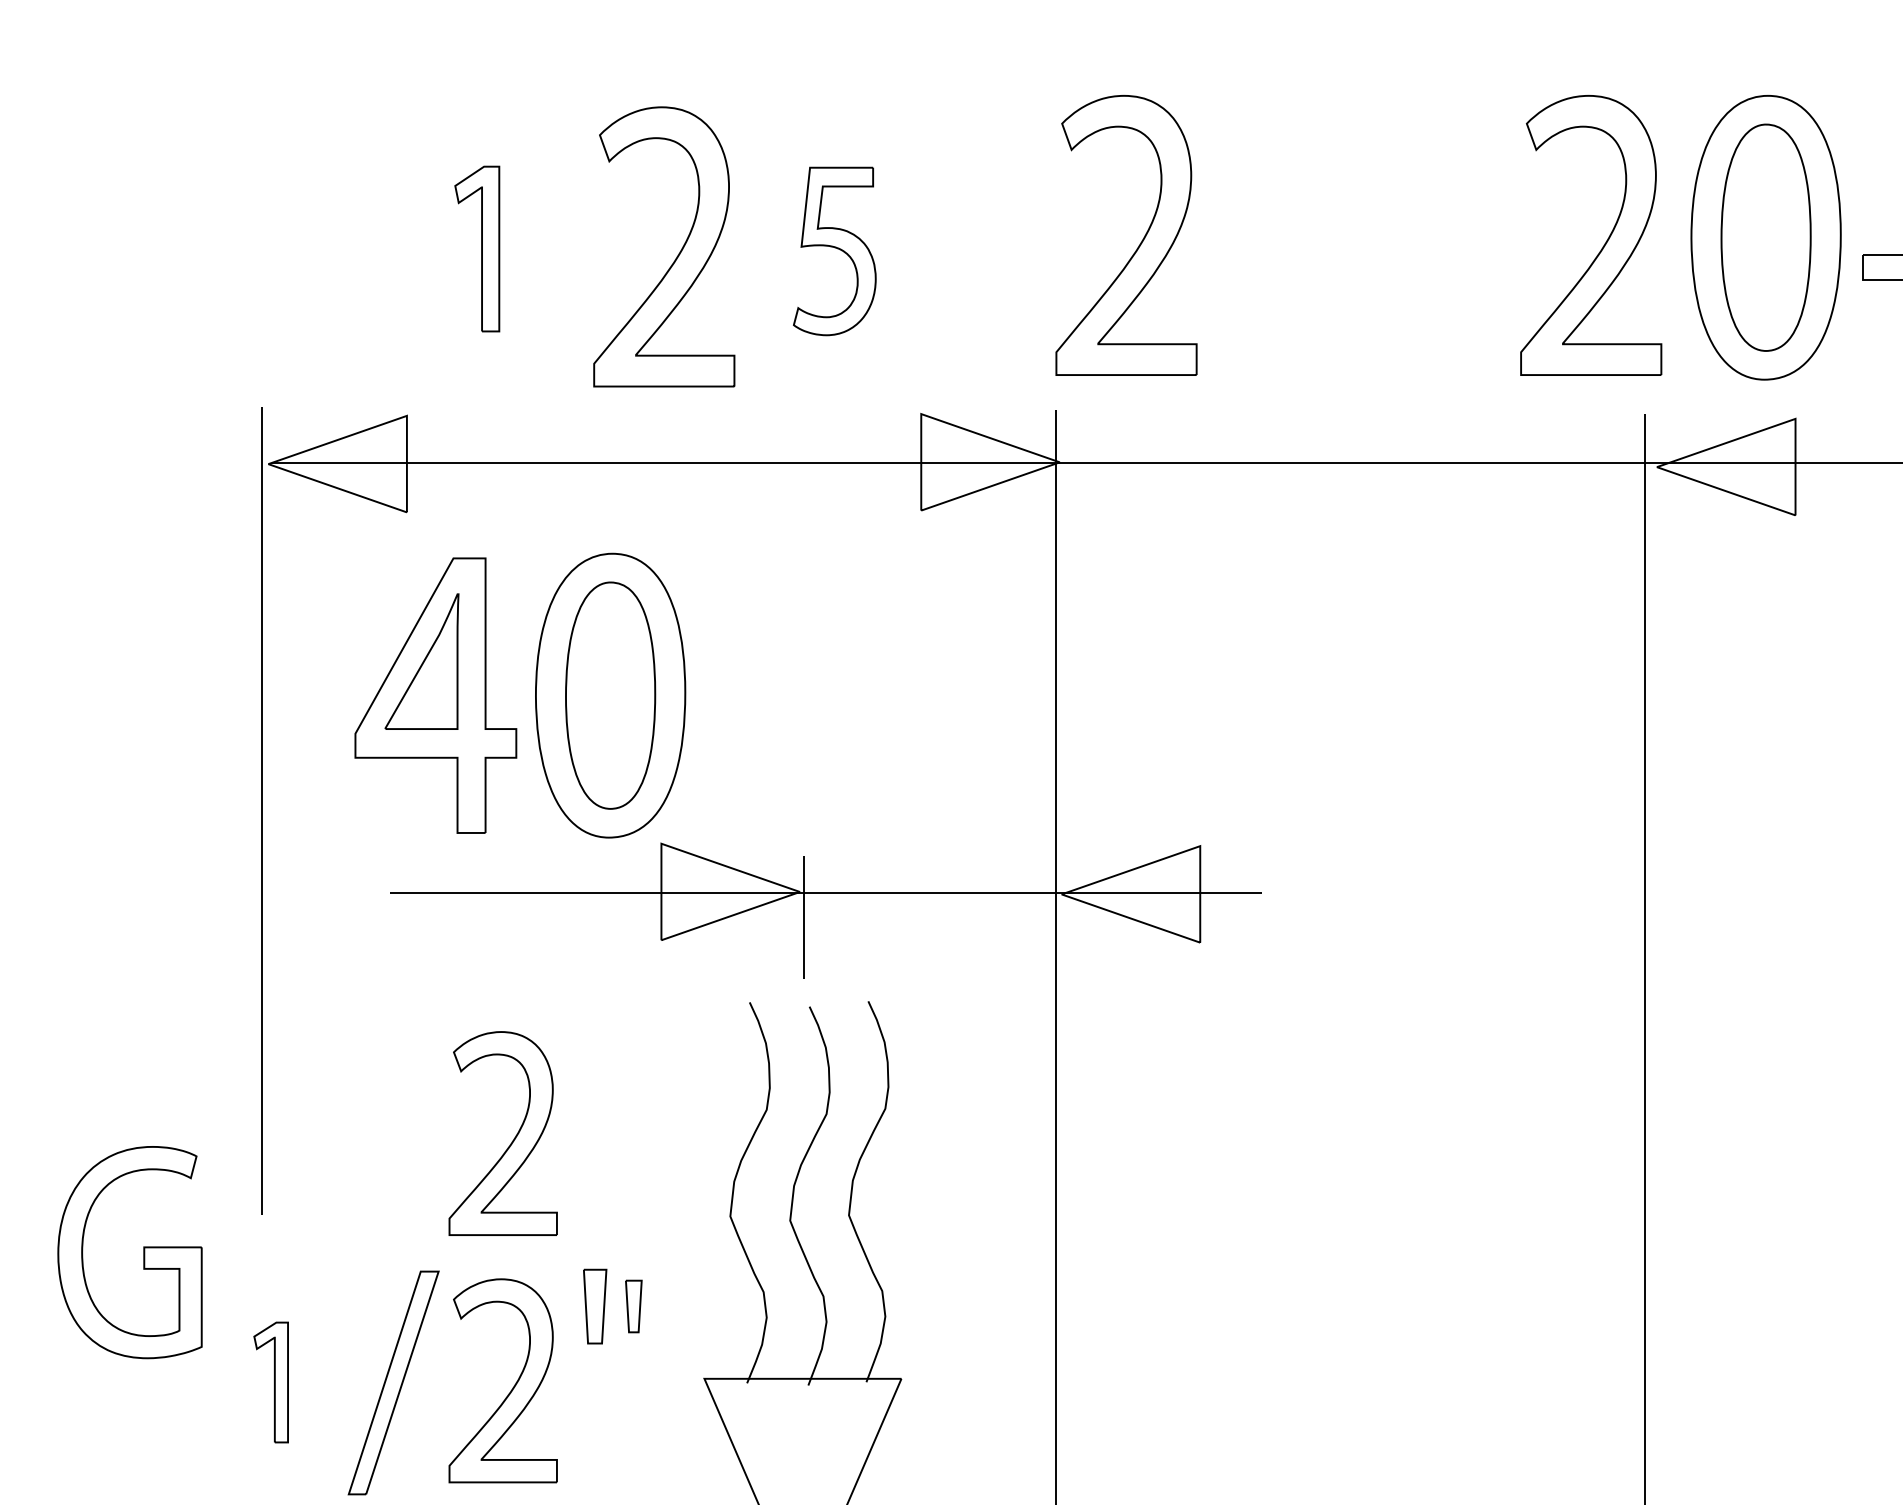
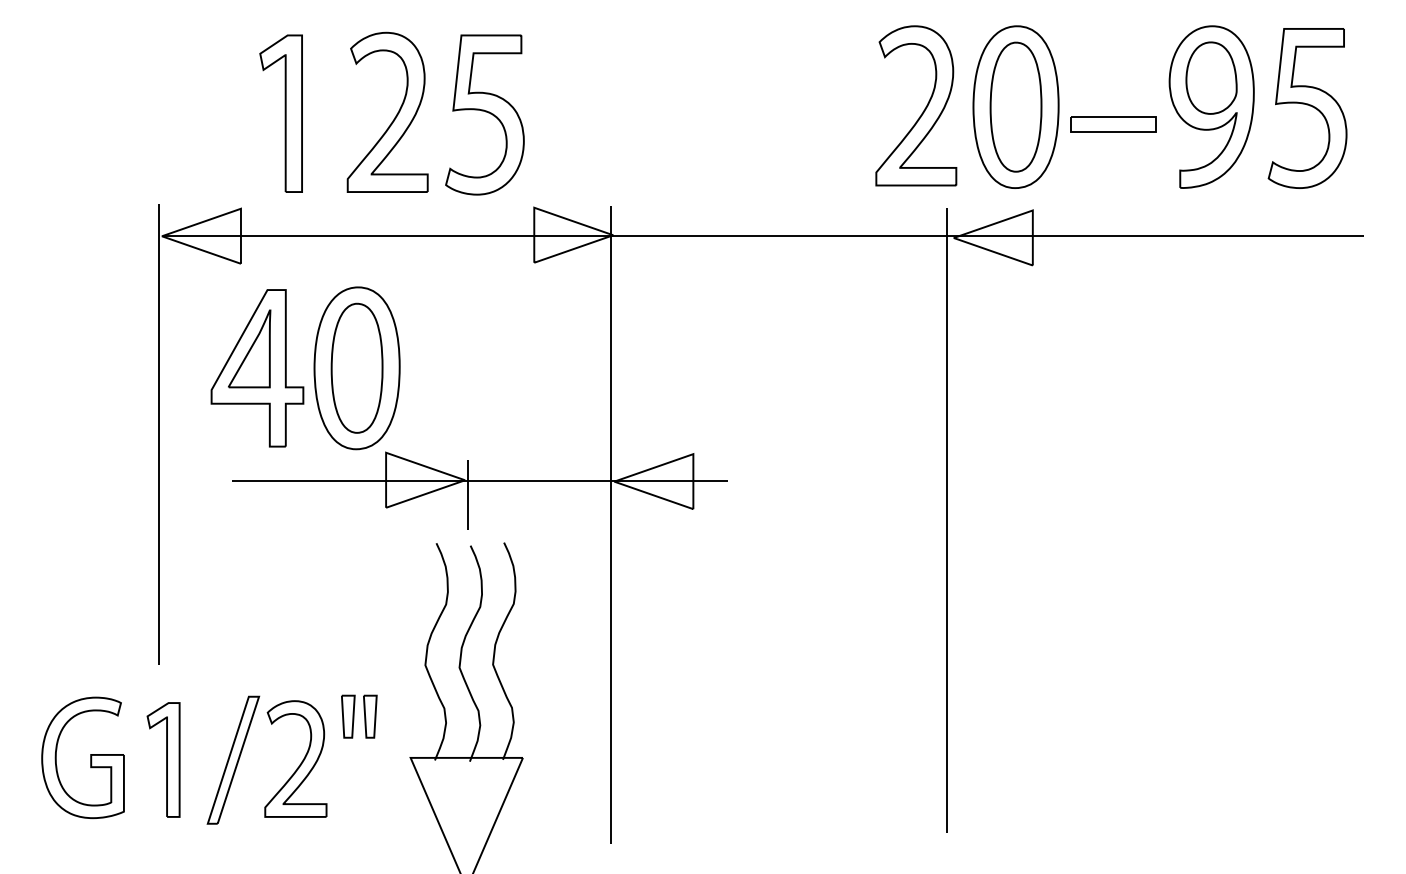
part: (1137, 245) -> (657, 111), removed
part: (476, 248) -> (280, 113), size x1.67
part: (833, 250) -> (484, 114), size x1.67
part: (513, 1137) -> (301, 620), removed
part: (143, 1251) -> (90, 757), moved
part: (634, 1306) -> (370, 716), size x1.43
part: (271, 1381) -> (163, 759), size x1.67

